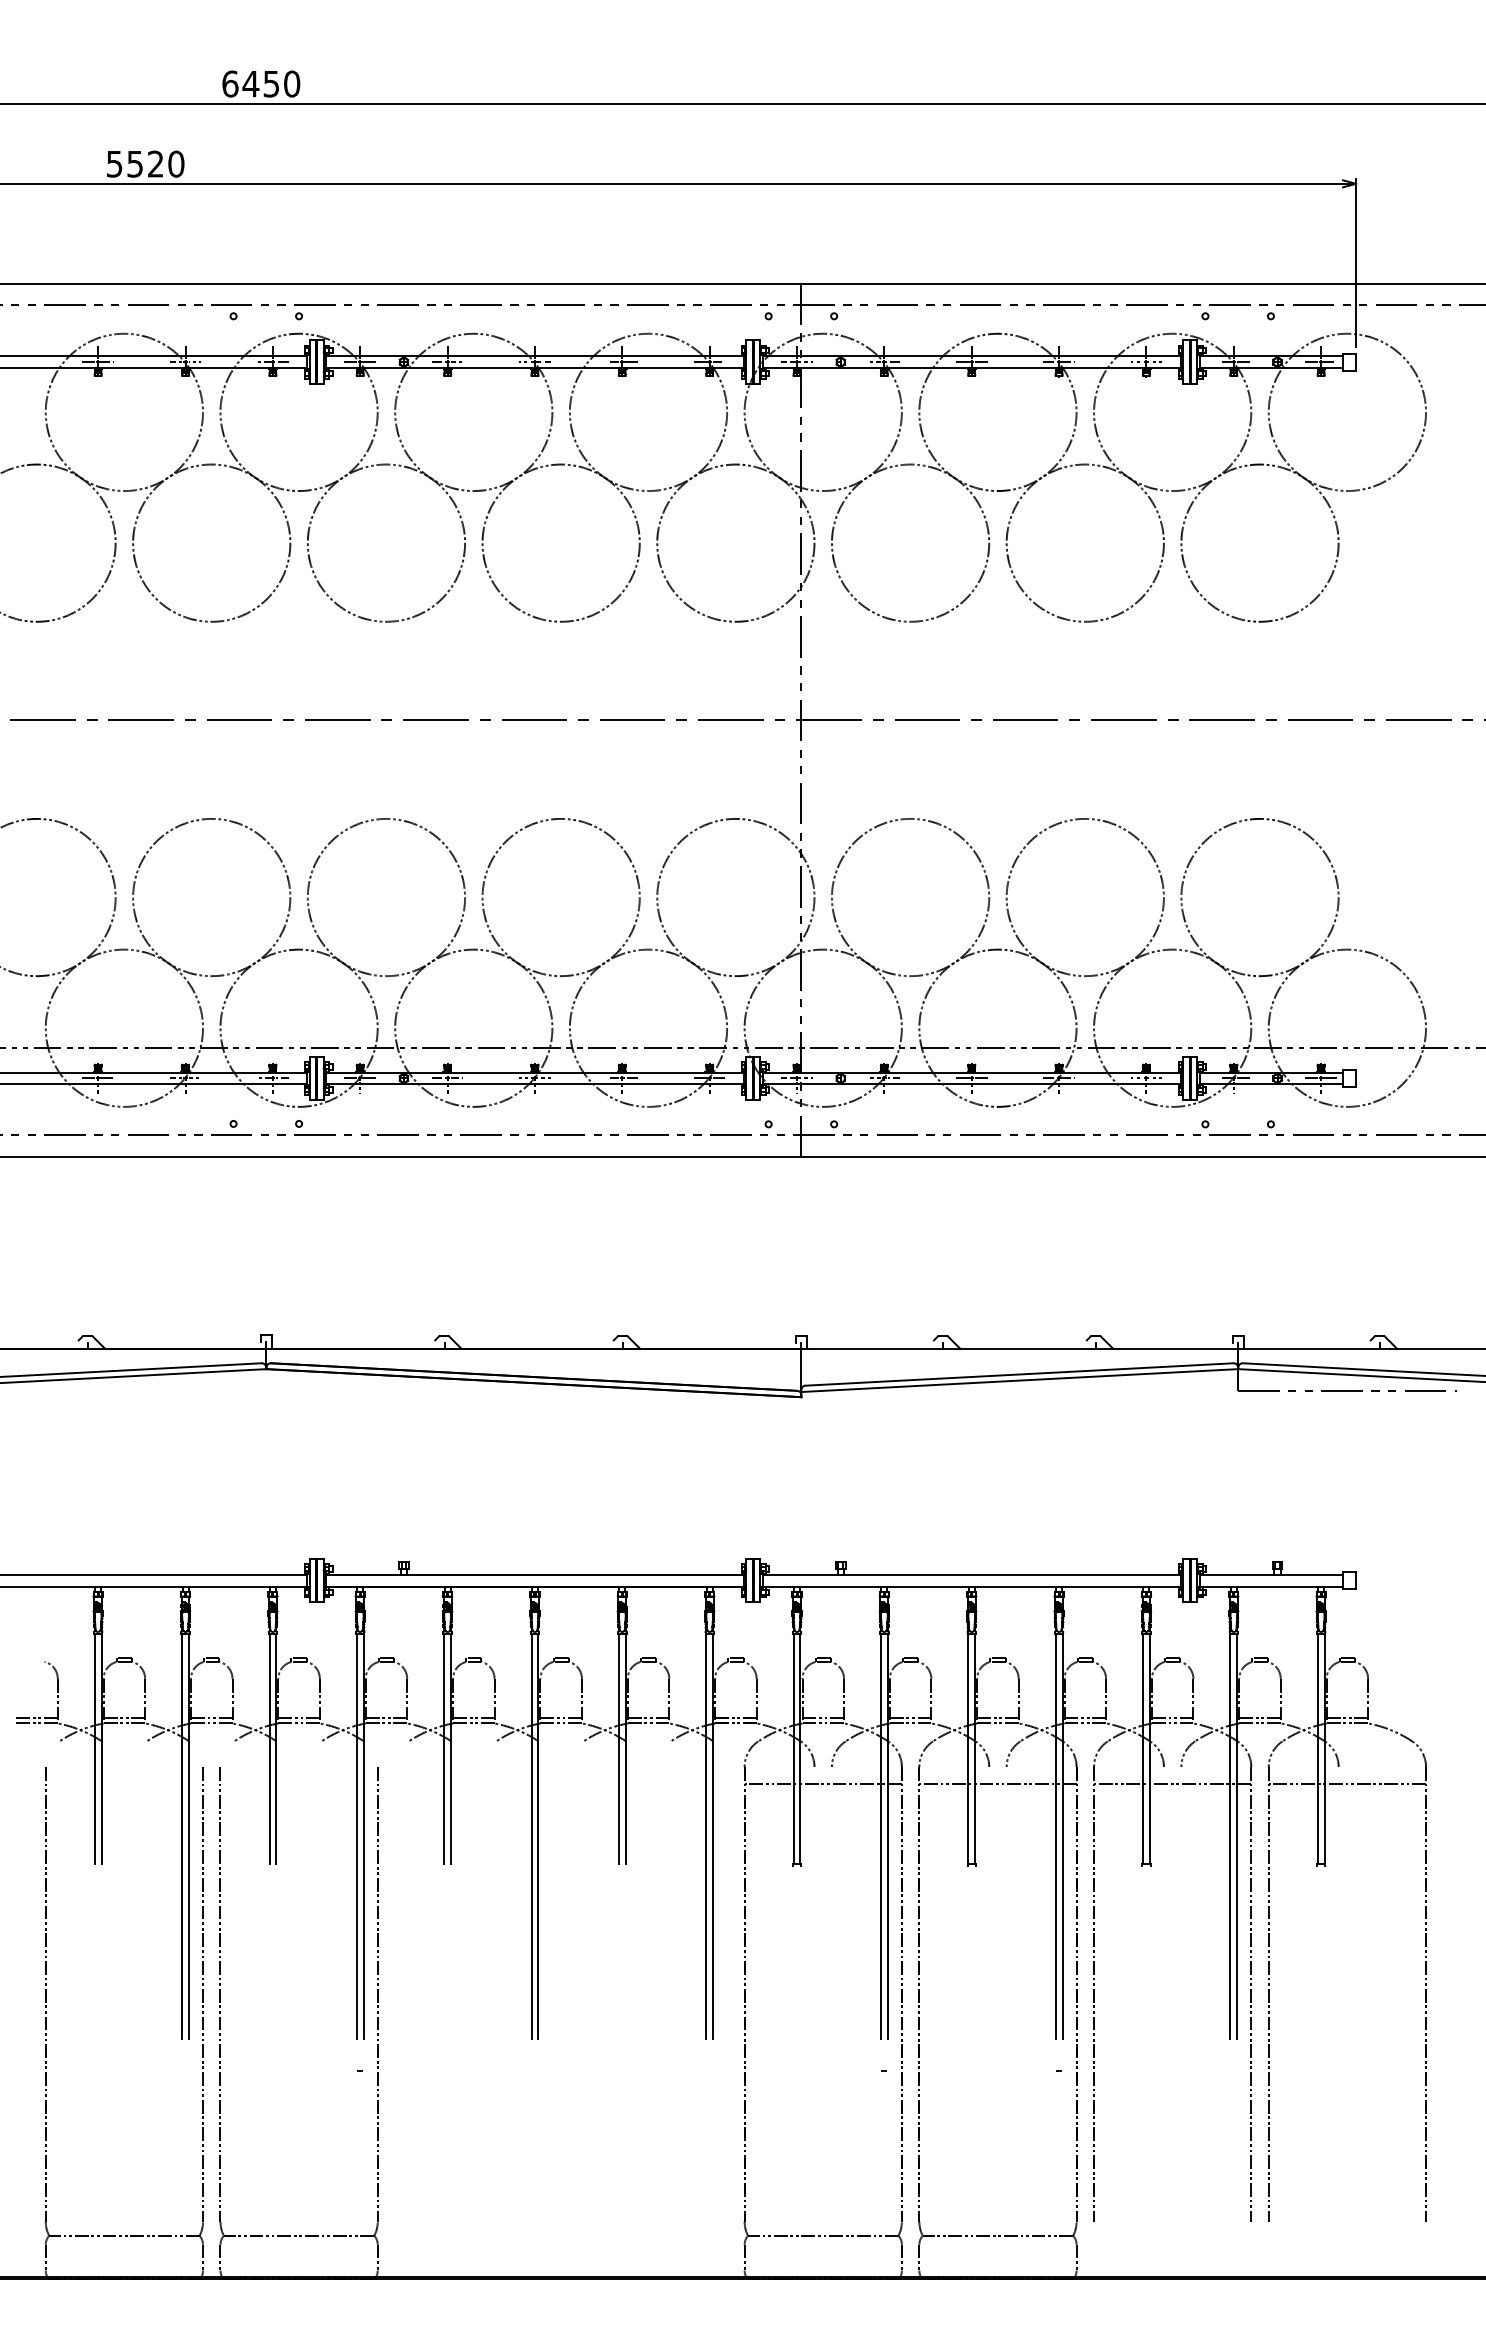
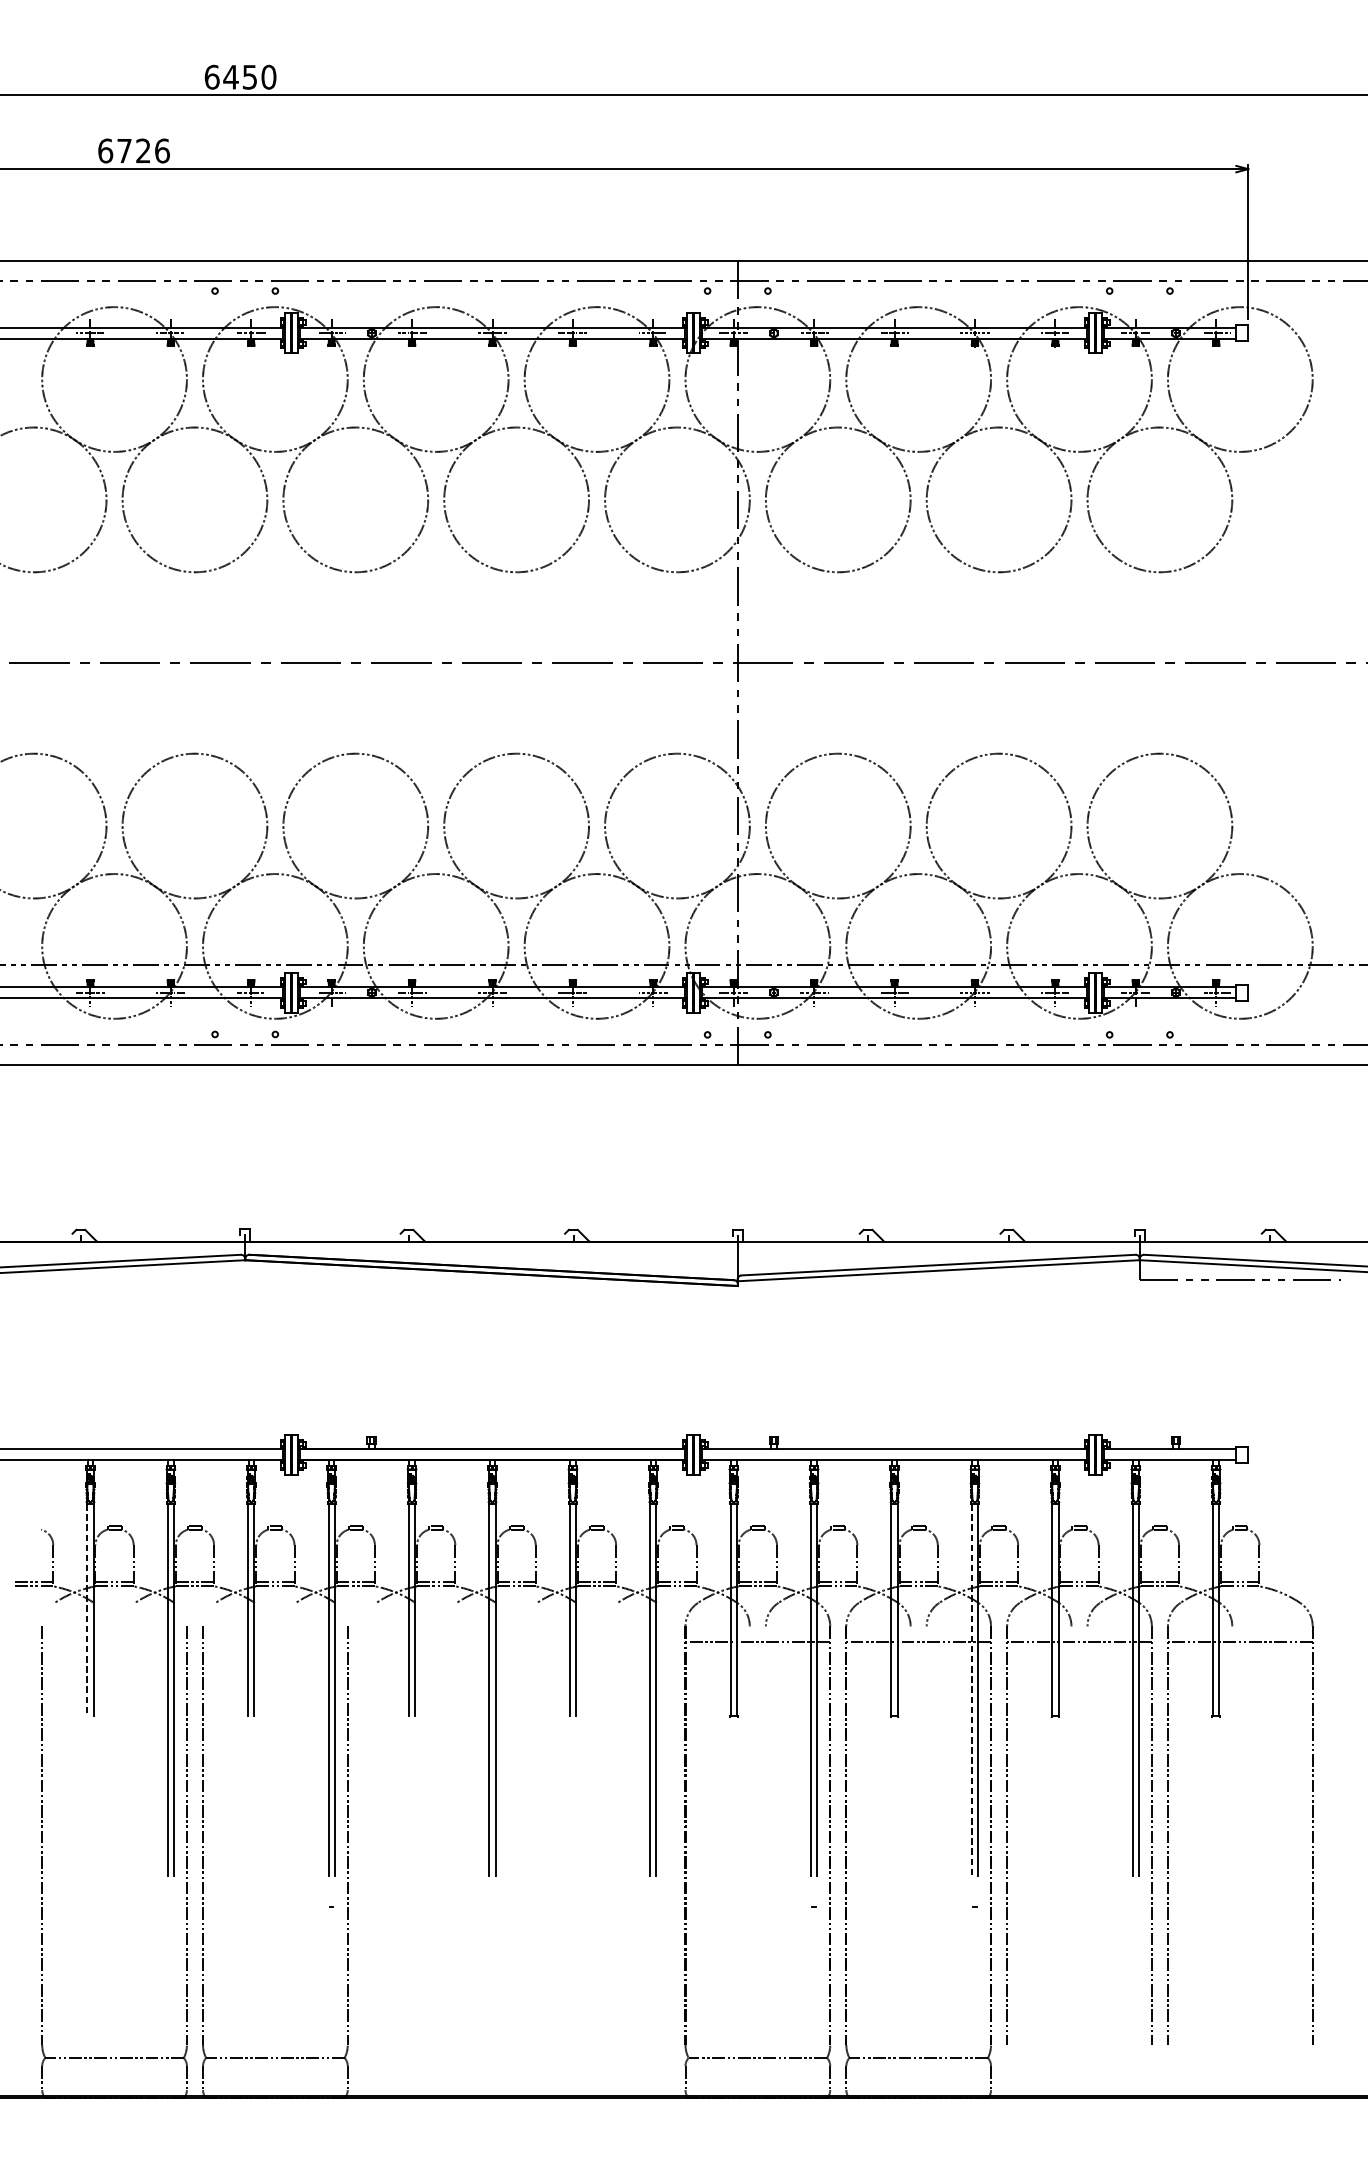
text: (145, 163) -> (134, 150), 5520 -> 6726
line: (94, 1749) -> (87, 1610), solid -> dashed
line: (1055, 1836) -> (971, 1690), solid -> dashed

